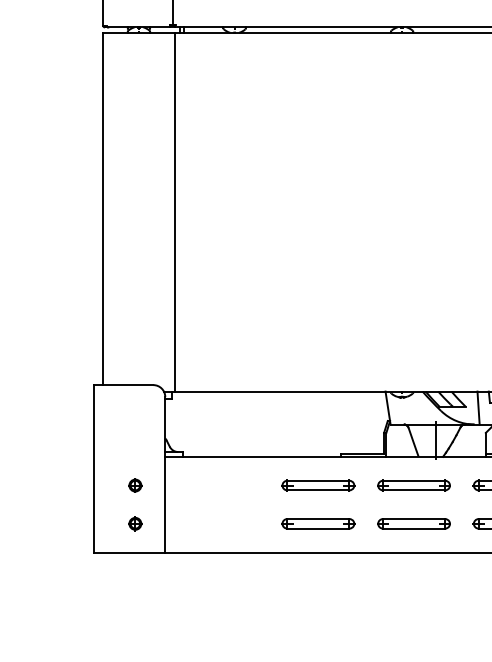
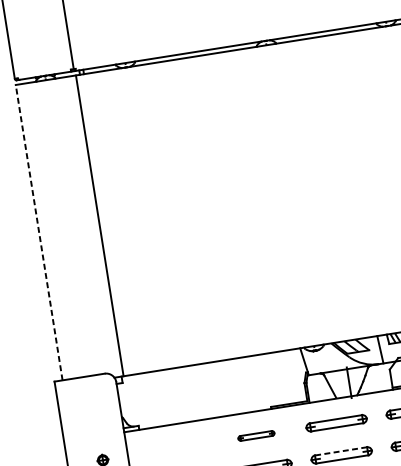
line: (103, 208) -> (39, 232), solid -> dashed
part: (318, 485) -> (256, 435), size x0.6
line: (413, 519) -> (340, 451), solid -> dashed

